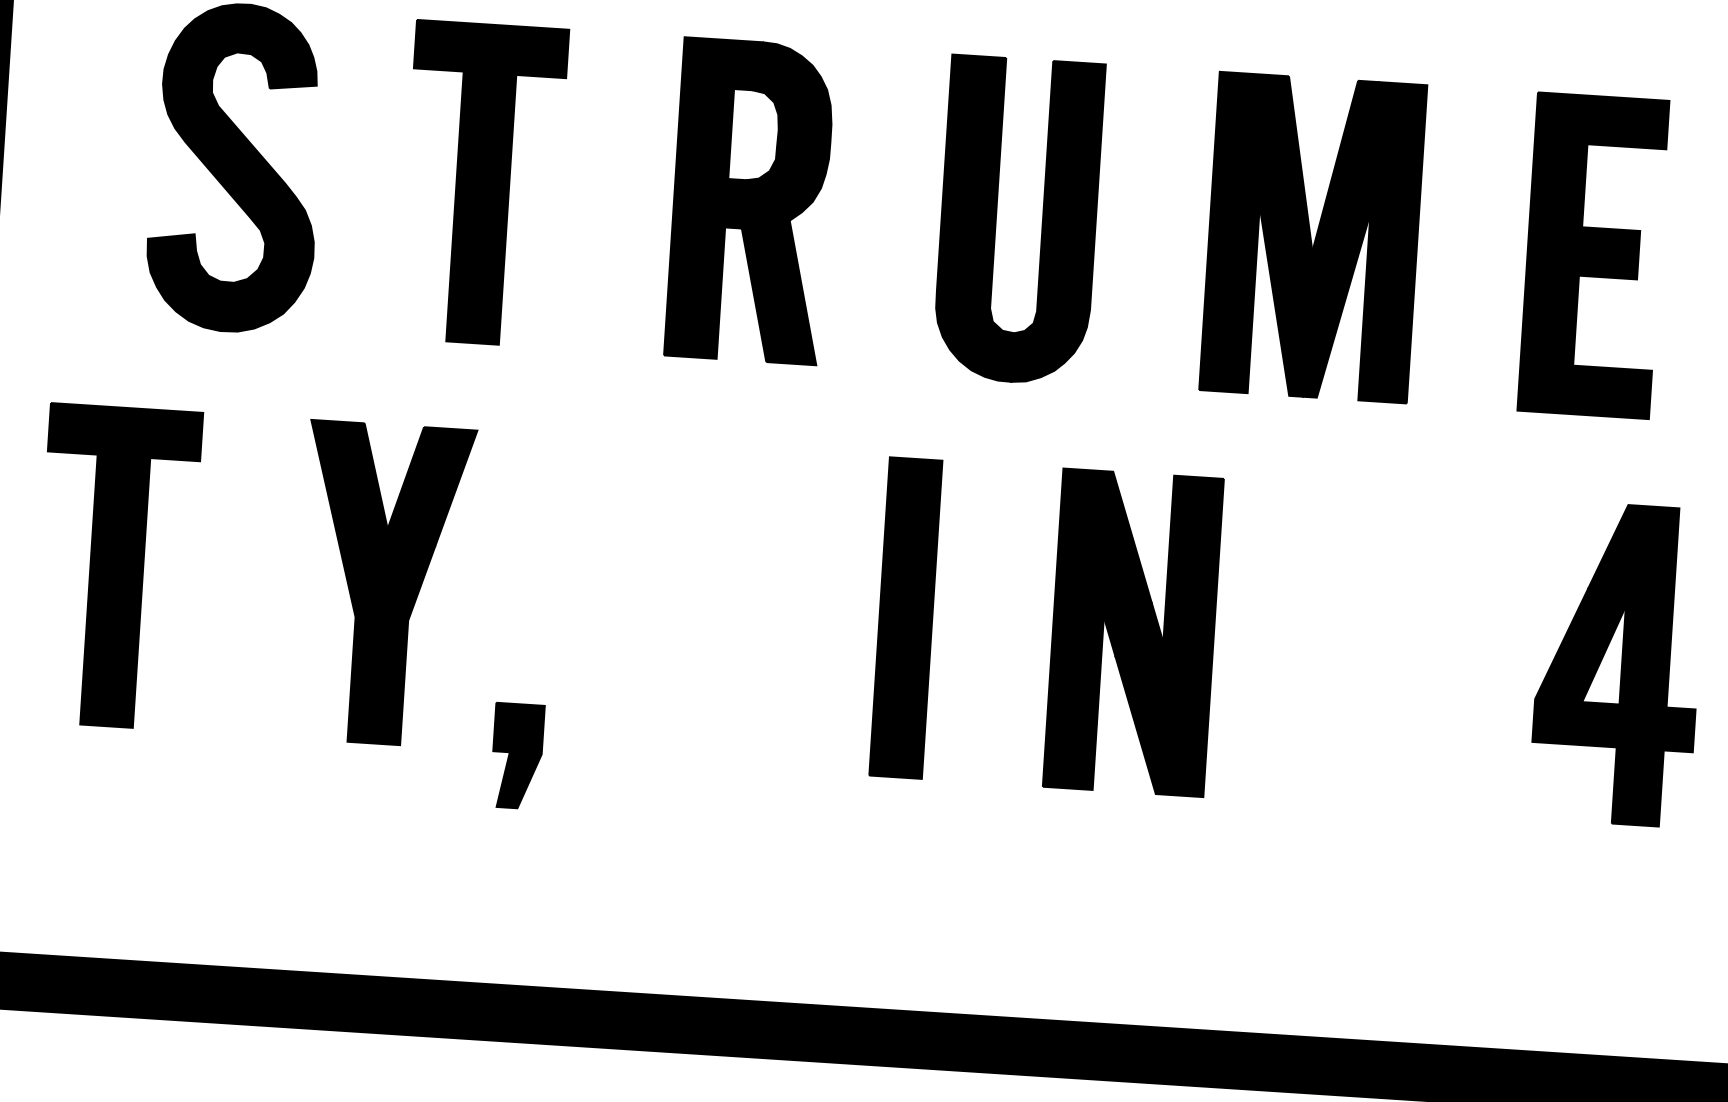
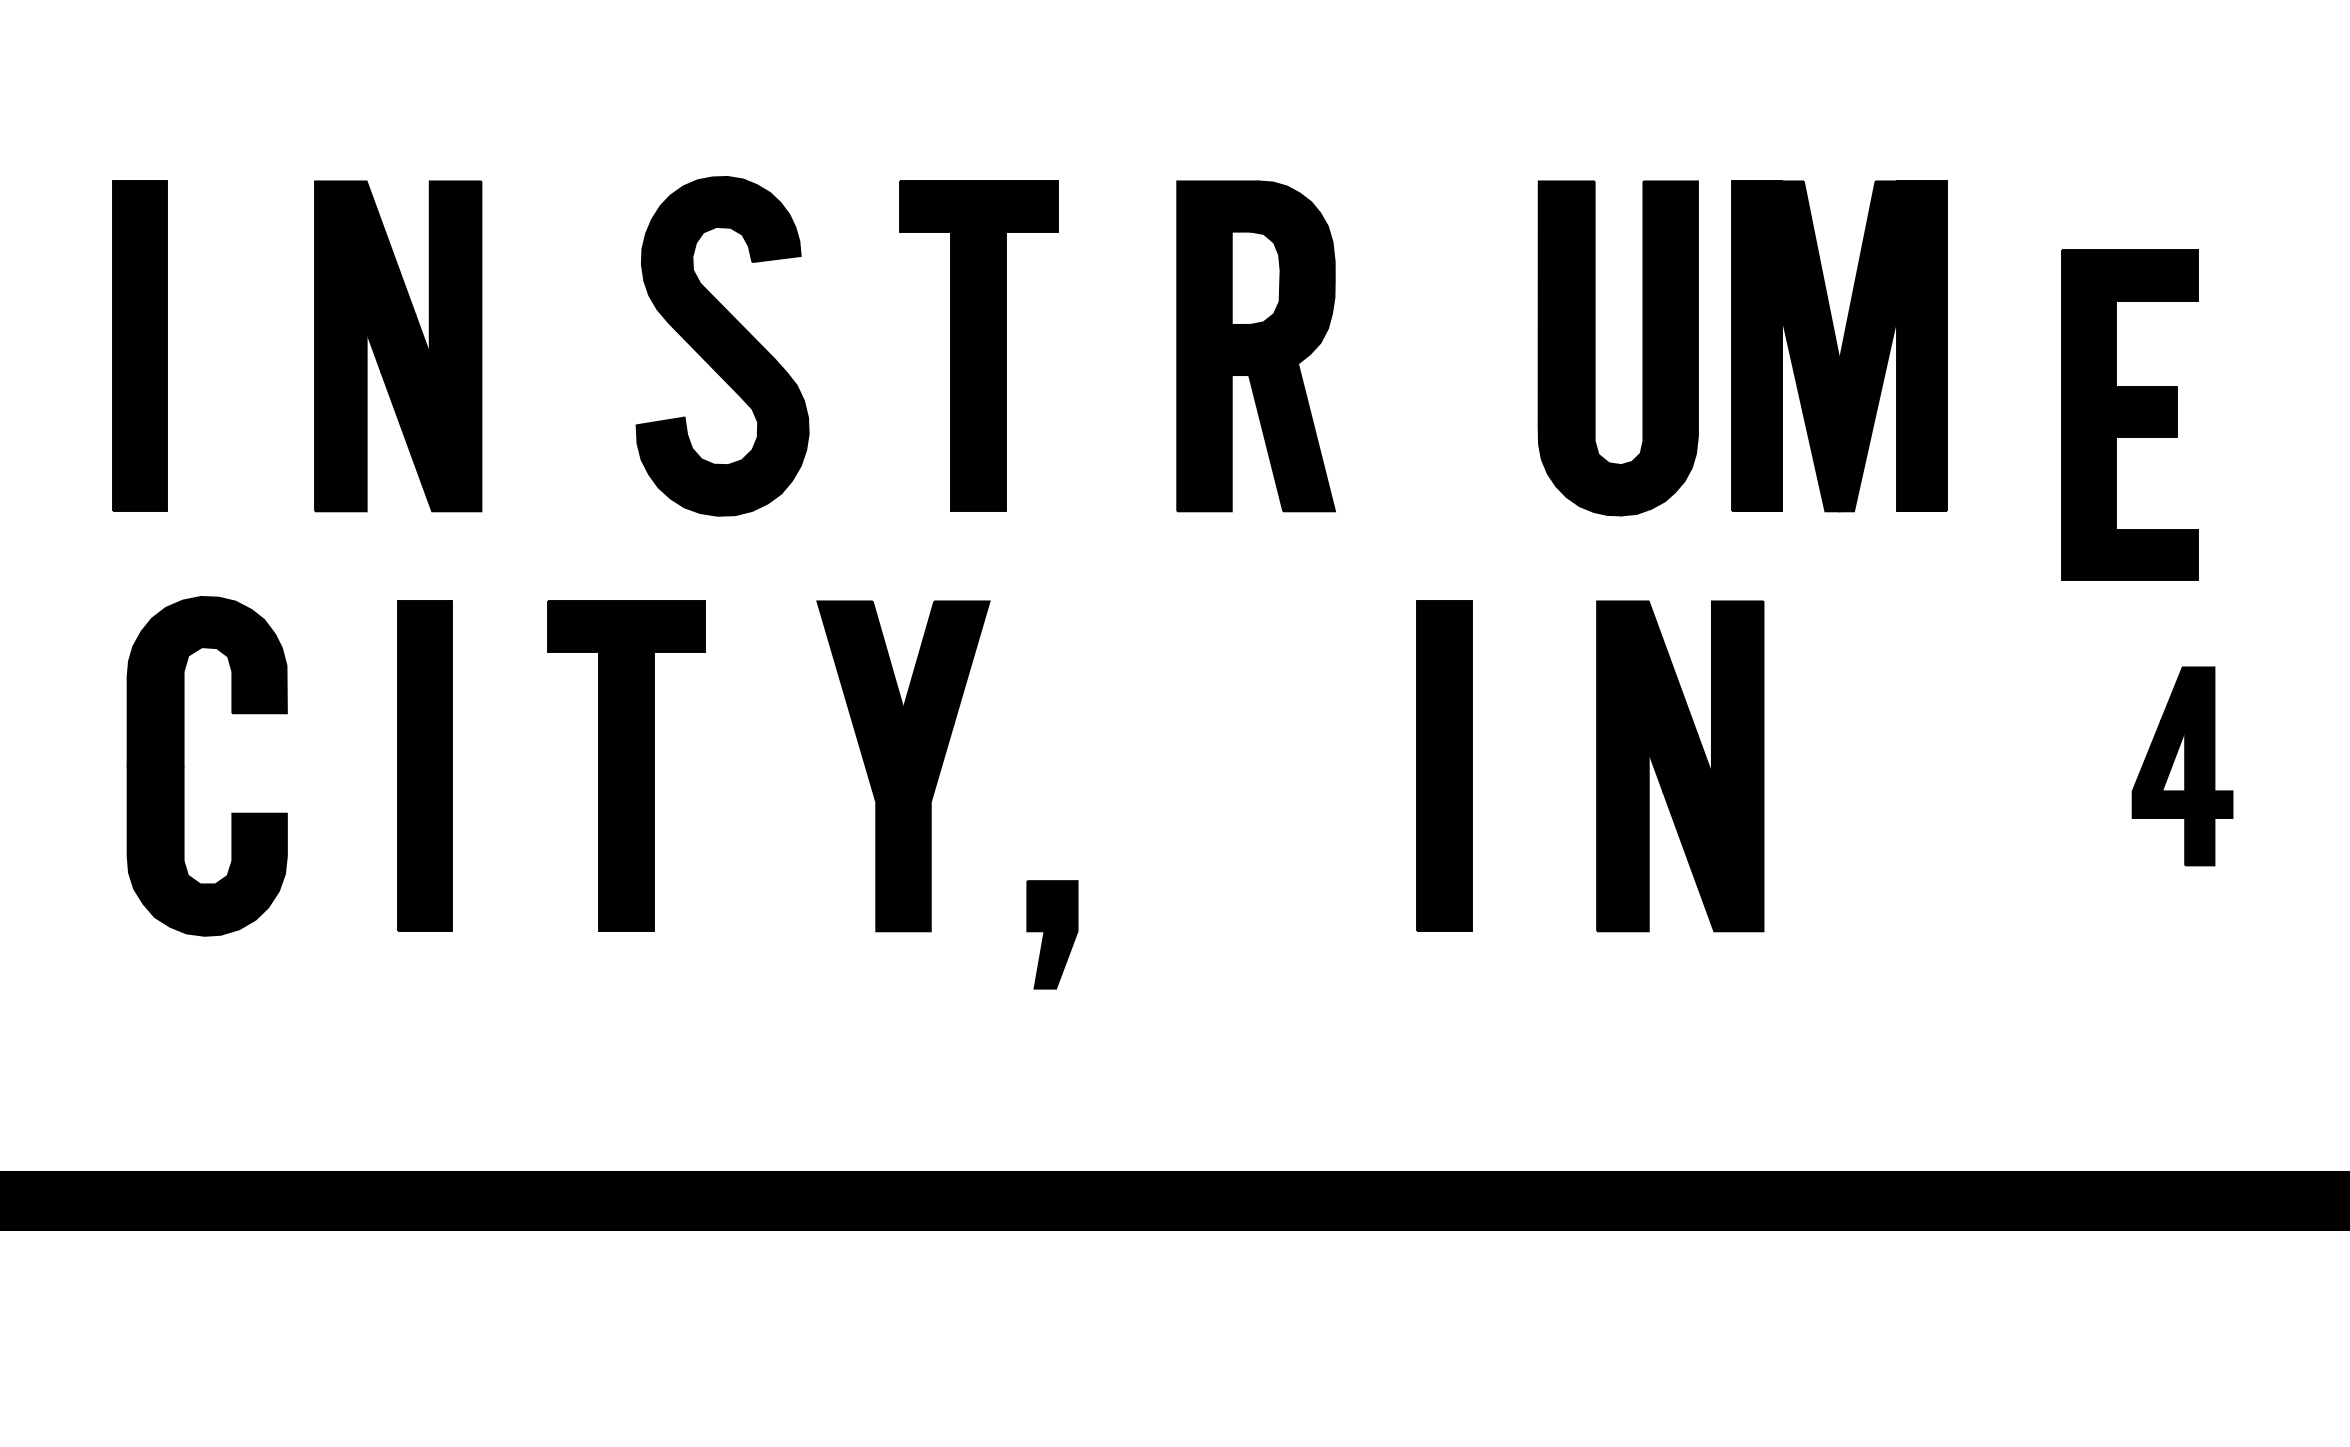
part: (996, 219) -> (1595, 348), moved
part: (1592, 254) -> (2129, 414), moved
part: (1617, 664) -> (2182, 766), size x0.6

